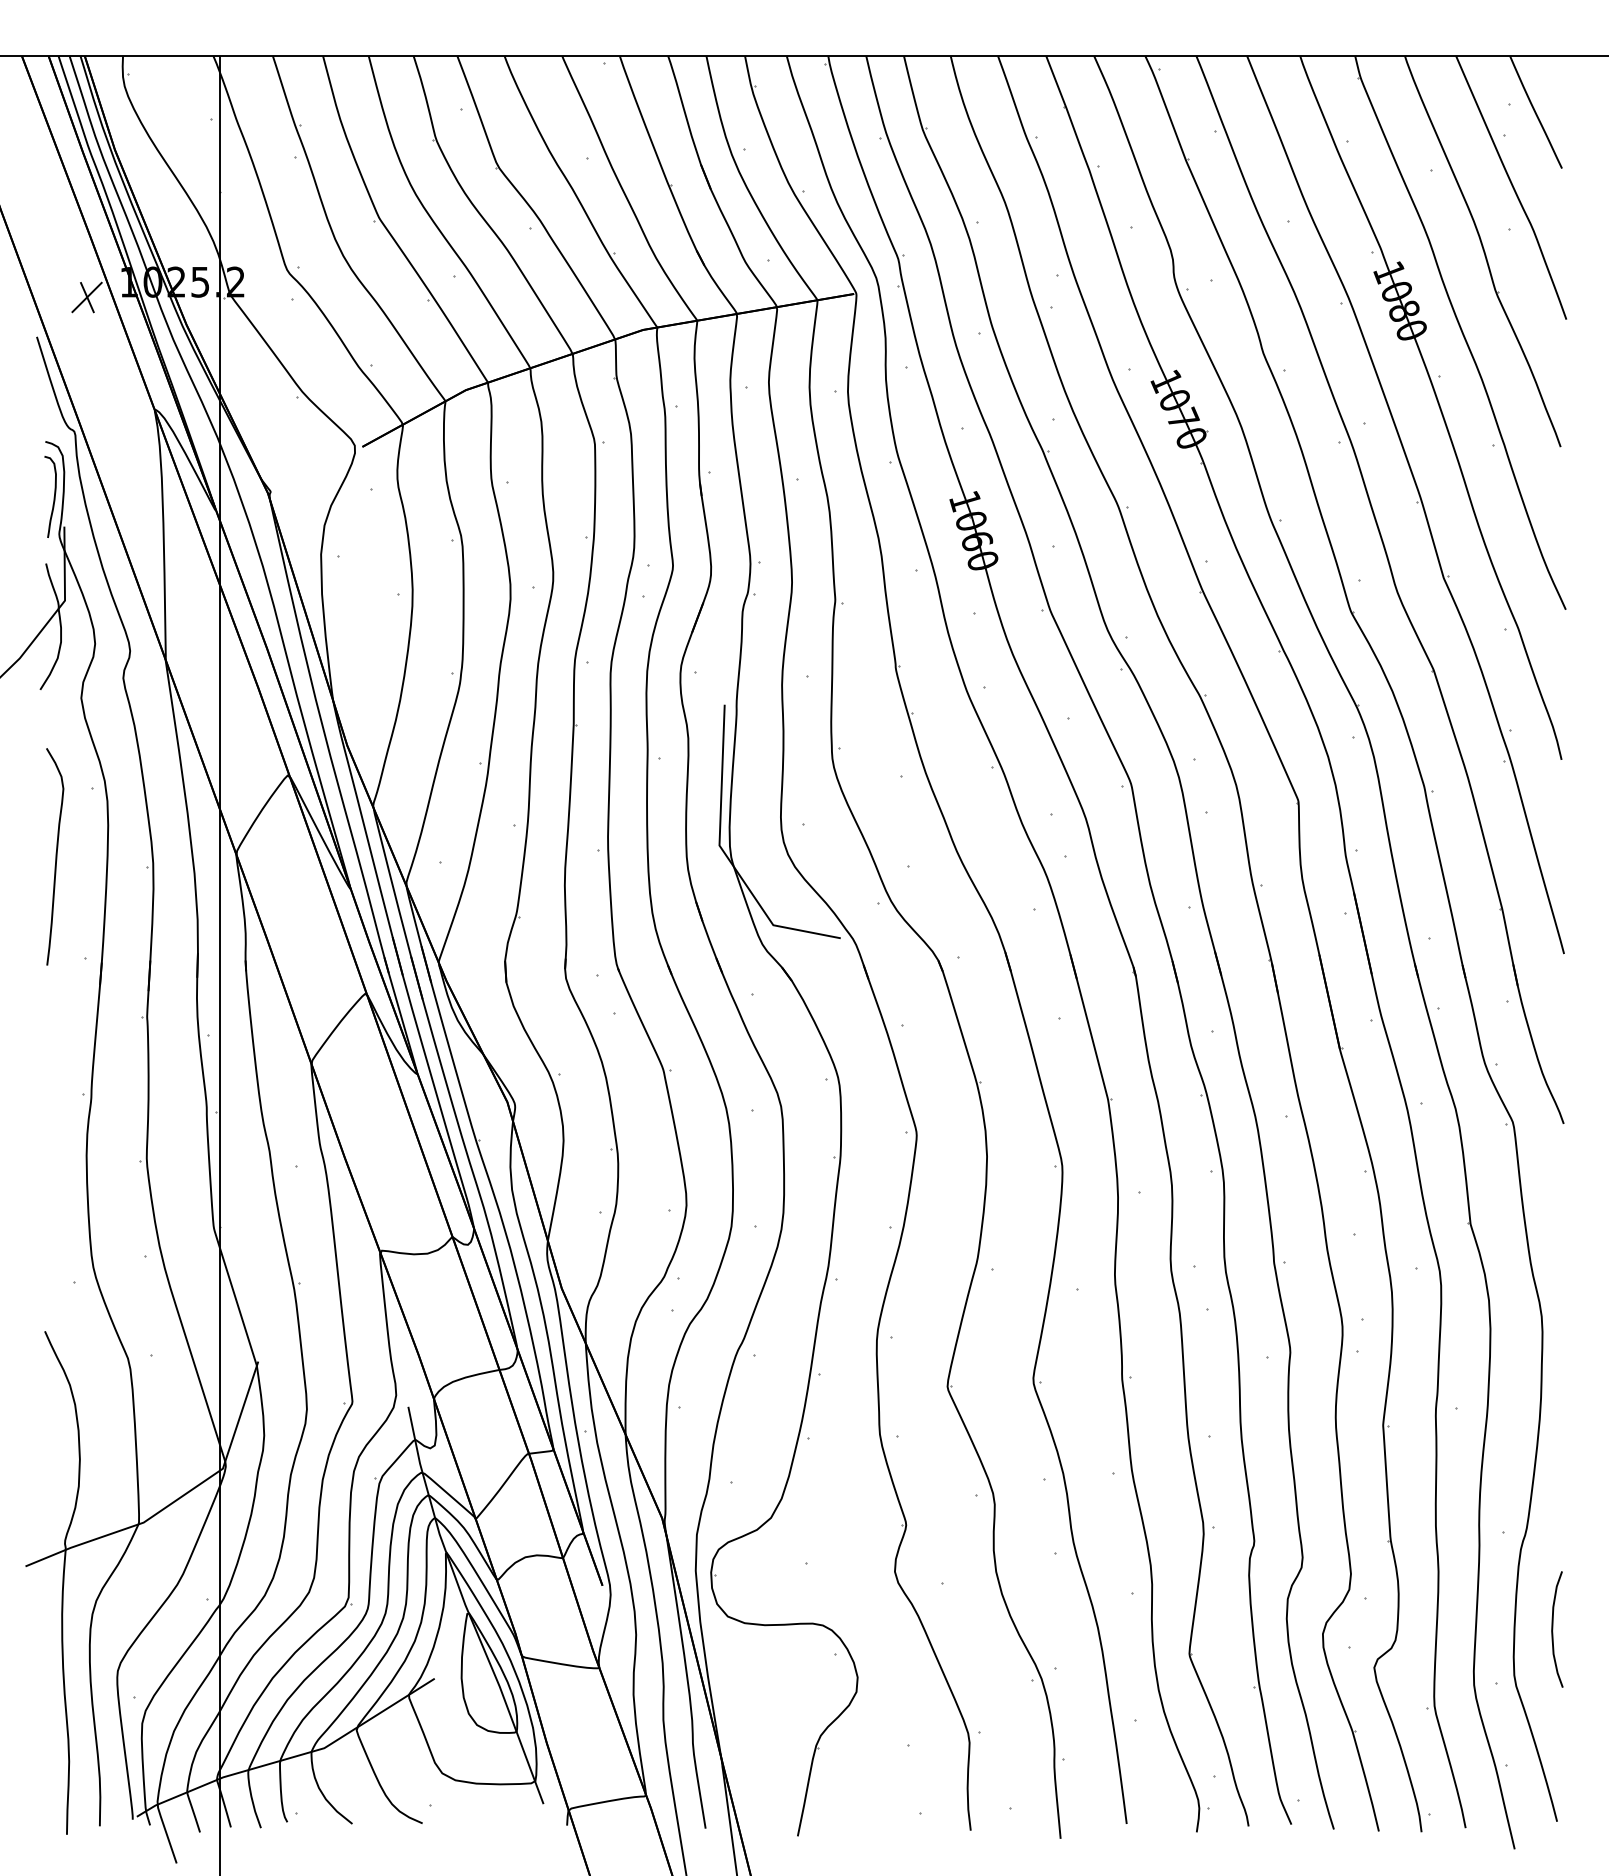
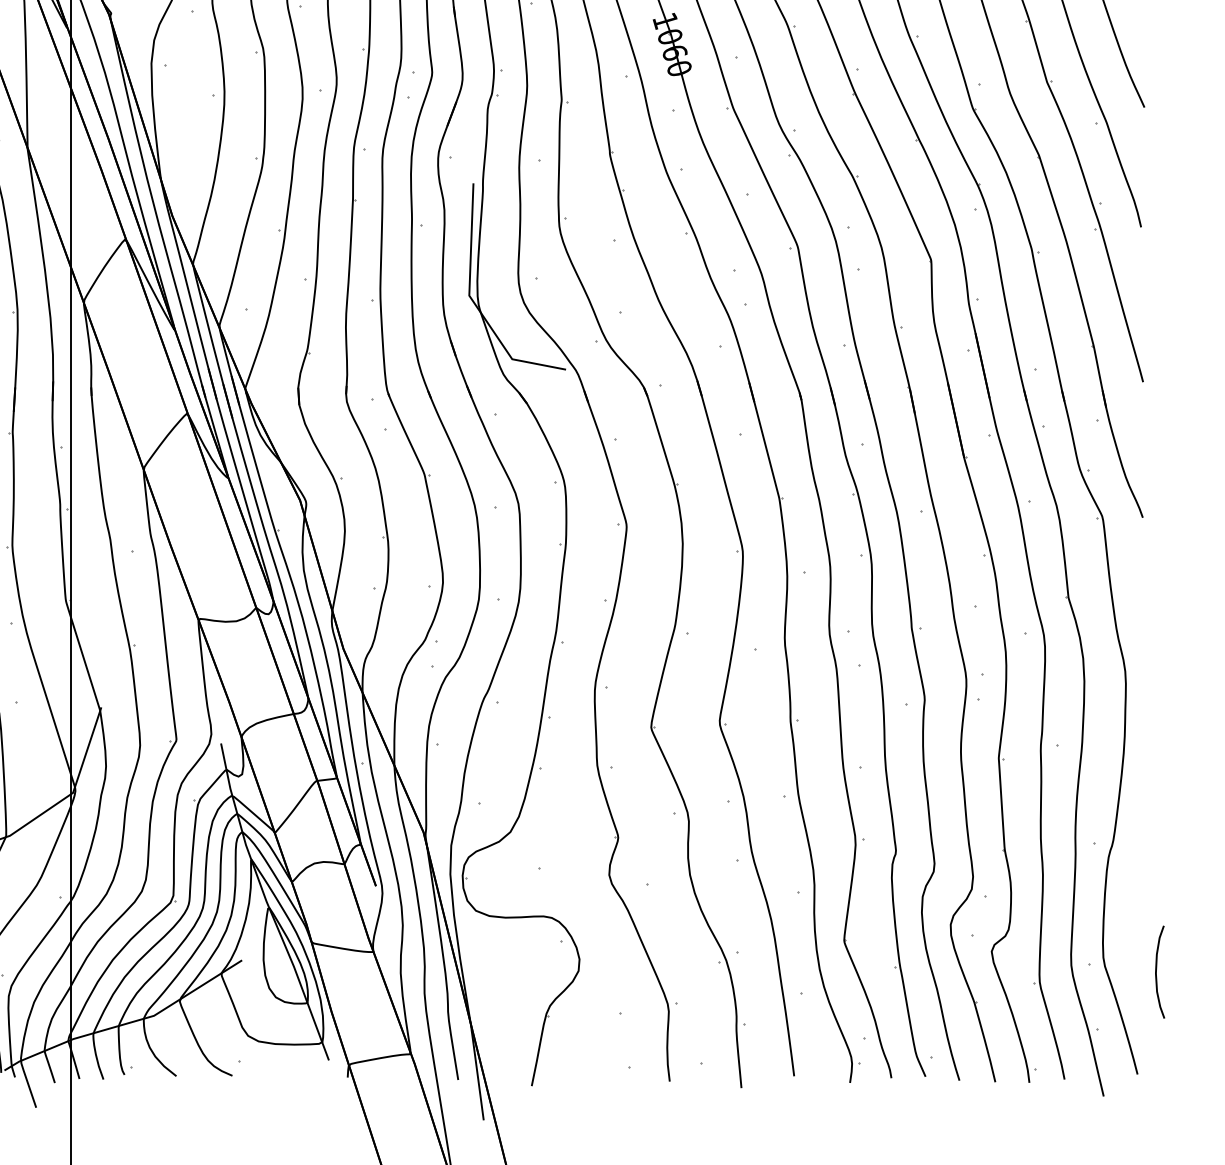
curve: (1553, 1629) -> (1157, 972), moved

